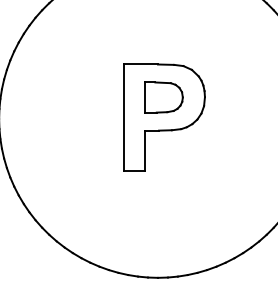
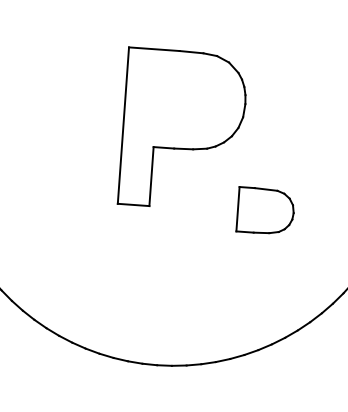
part: (163, 97) -> (265, 211), moved

